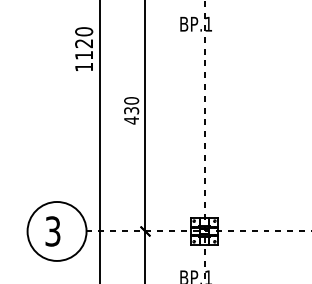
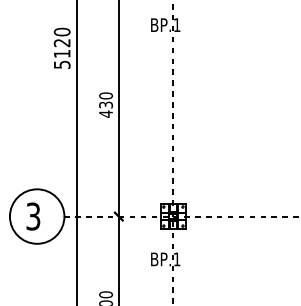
text: (84, 66) -> (62, 64), 1120 -> 5120

